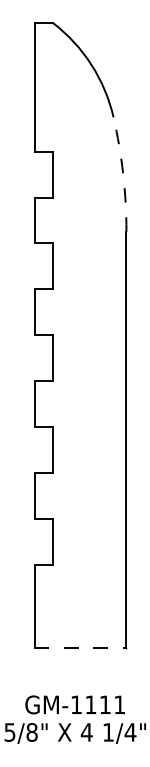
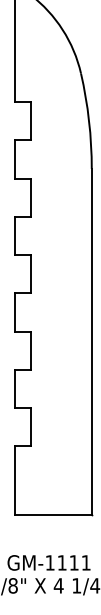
arc: (123, 174) -> (89, 121), dashed -> solid
line: (80, 647) -> (53, 515), dashed -> solid

